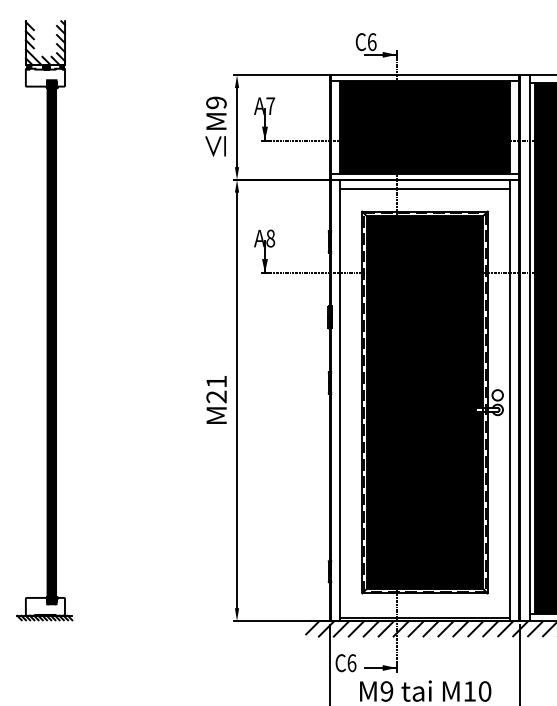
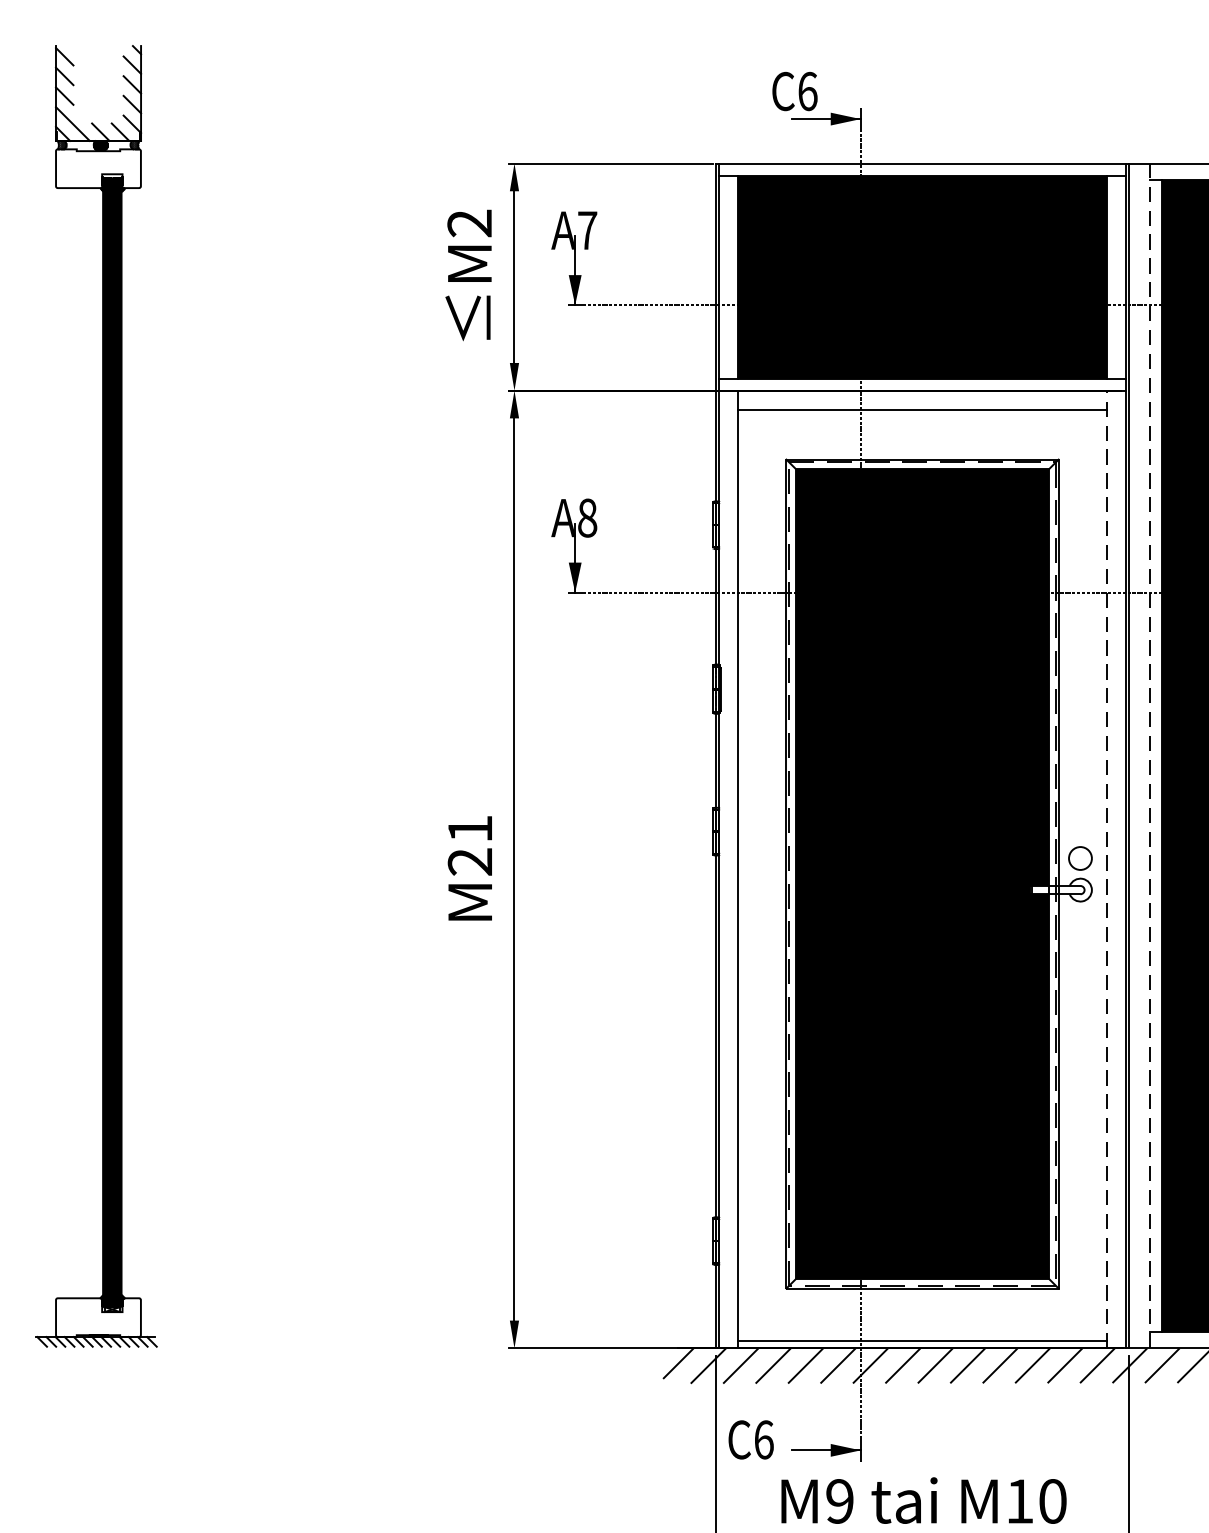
text: (216, 102) -> (469, 222), M9 -> M2
line: (529, 348) -> (1149, 756), solid -> dashed
line: (510, 400) -> (1108, 869), solid -> dashed

